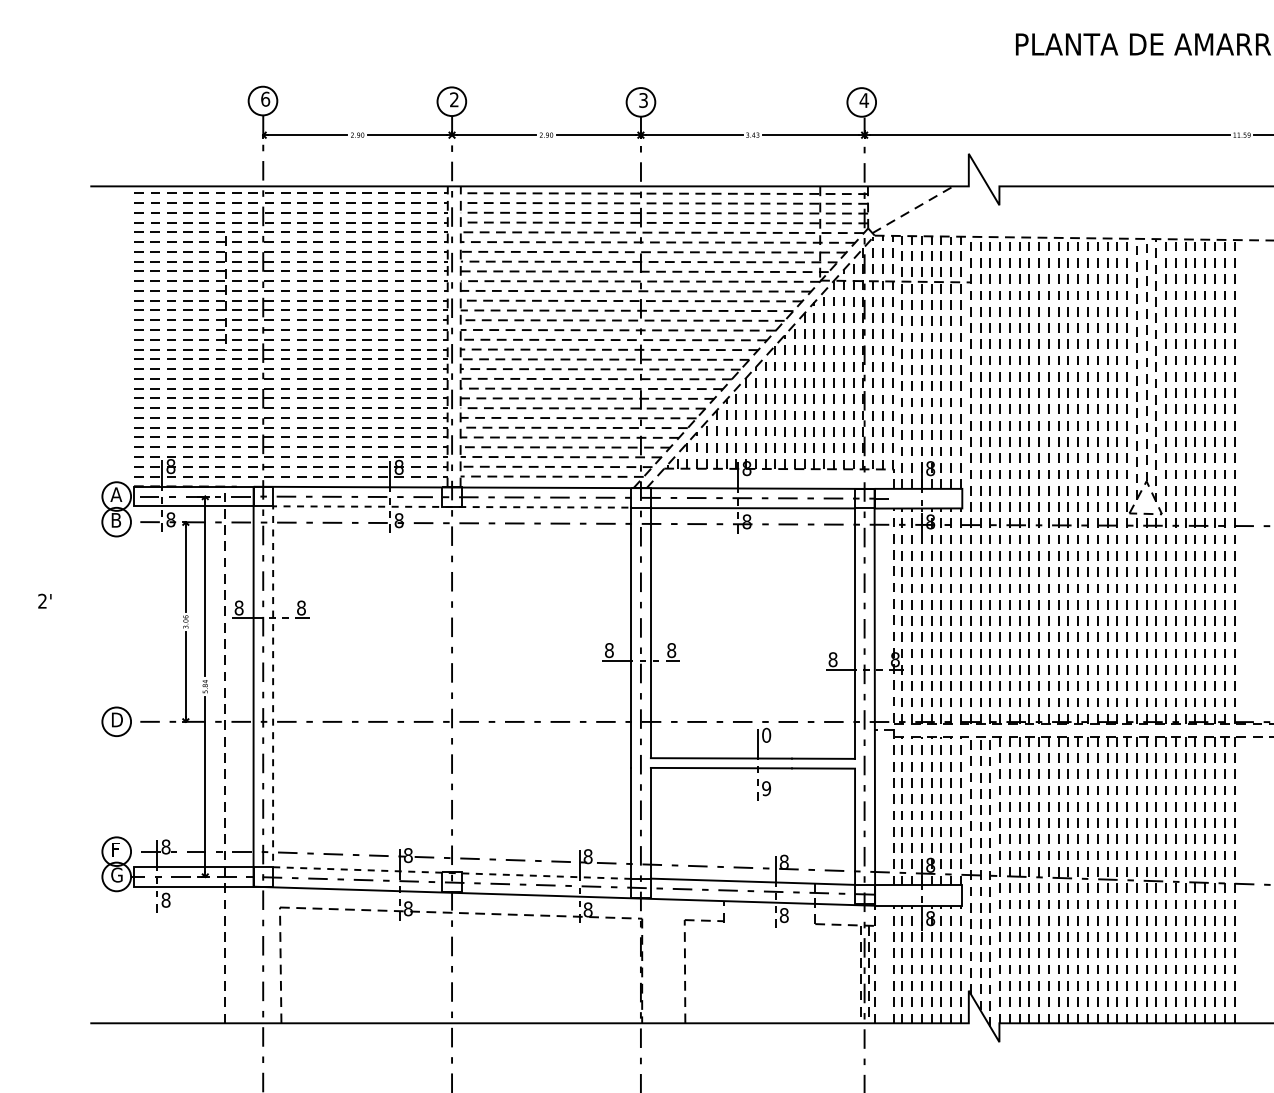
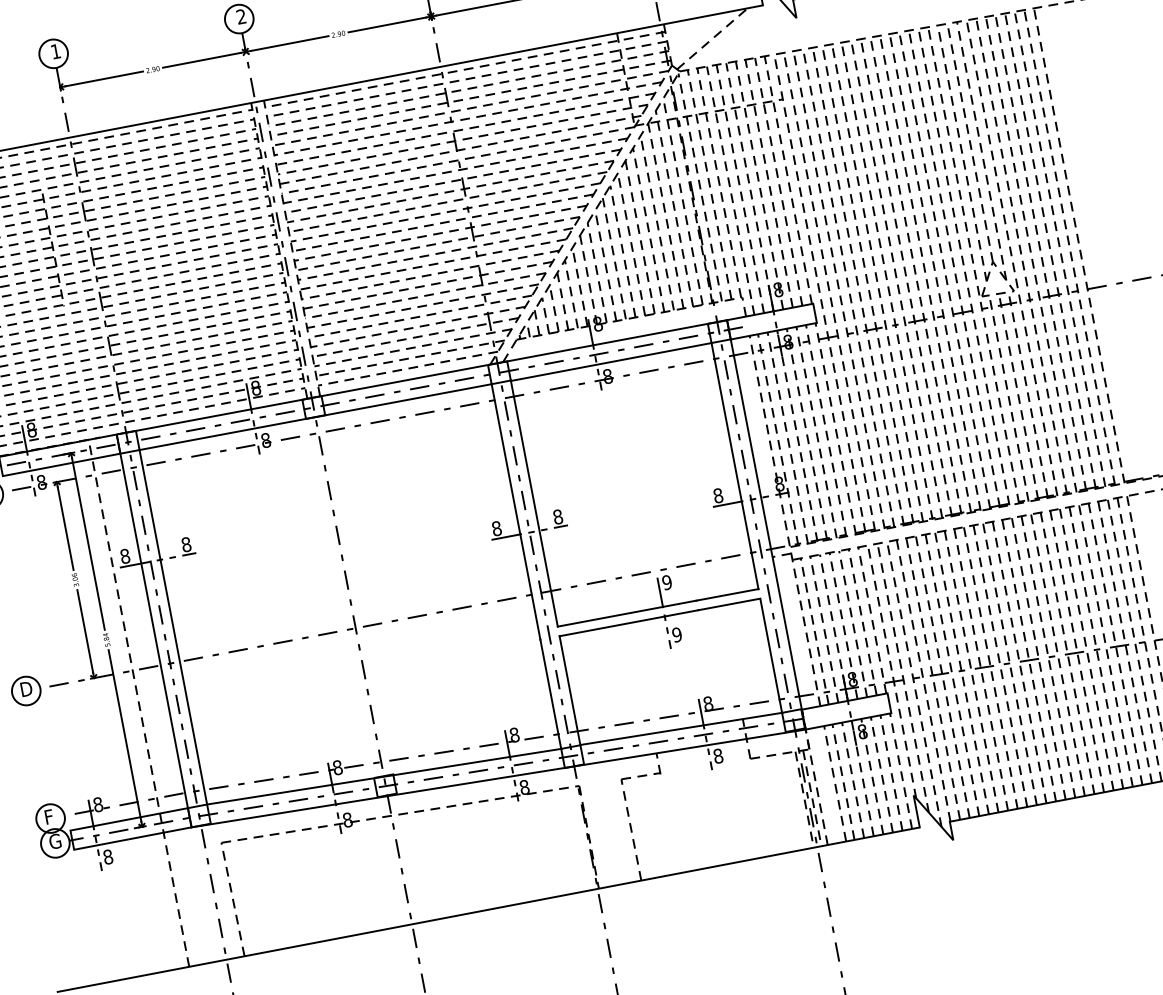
text: (265, 98) -> (55, 50), 6 -> 1
line: (273, 686) -> (173, 626), dashed -> solid
text: (766, 735) -> (667, 582), 0 -> 9

